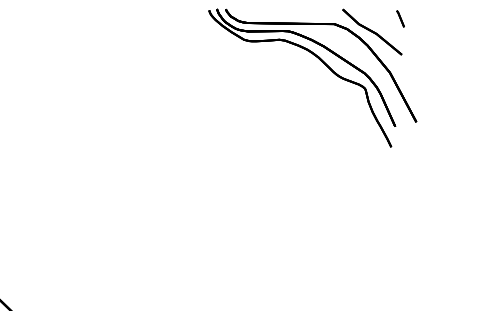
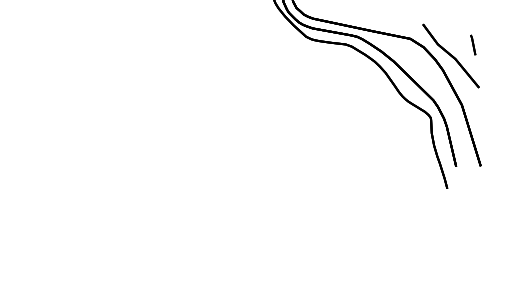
line: (400, 18) -> (473, 44), moved

